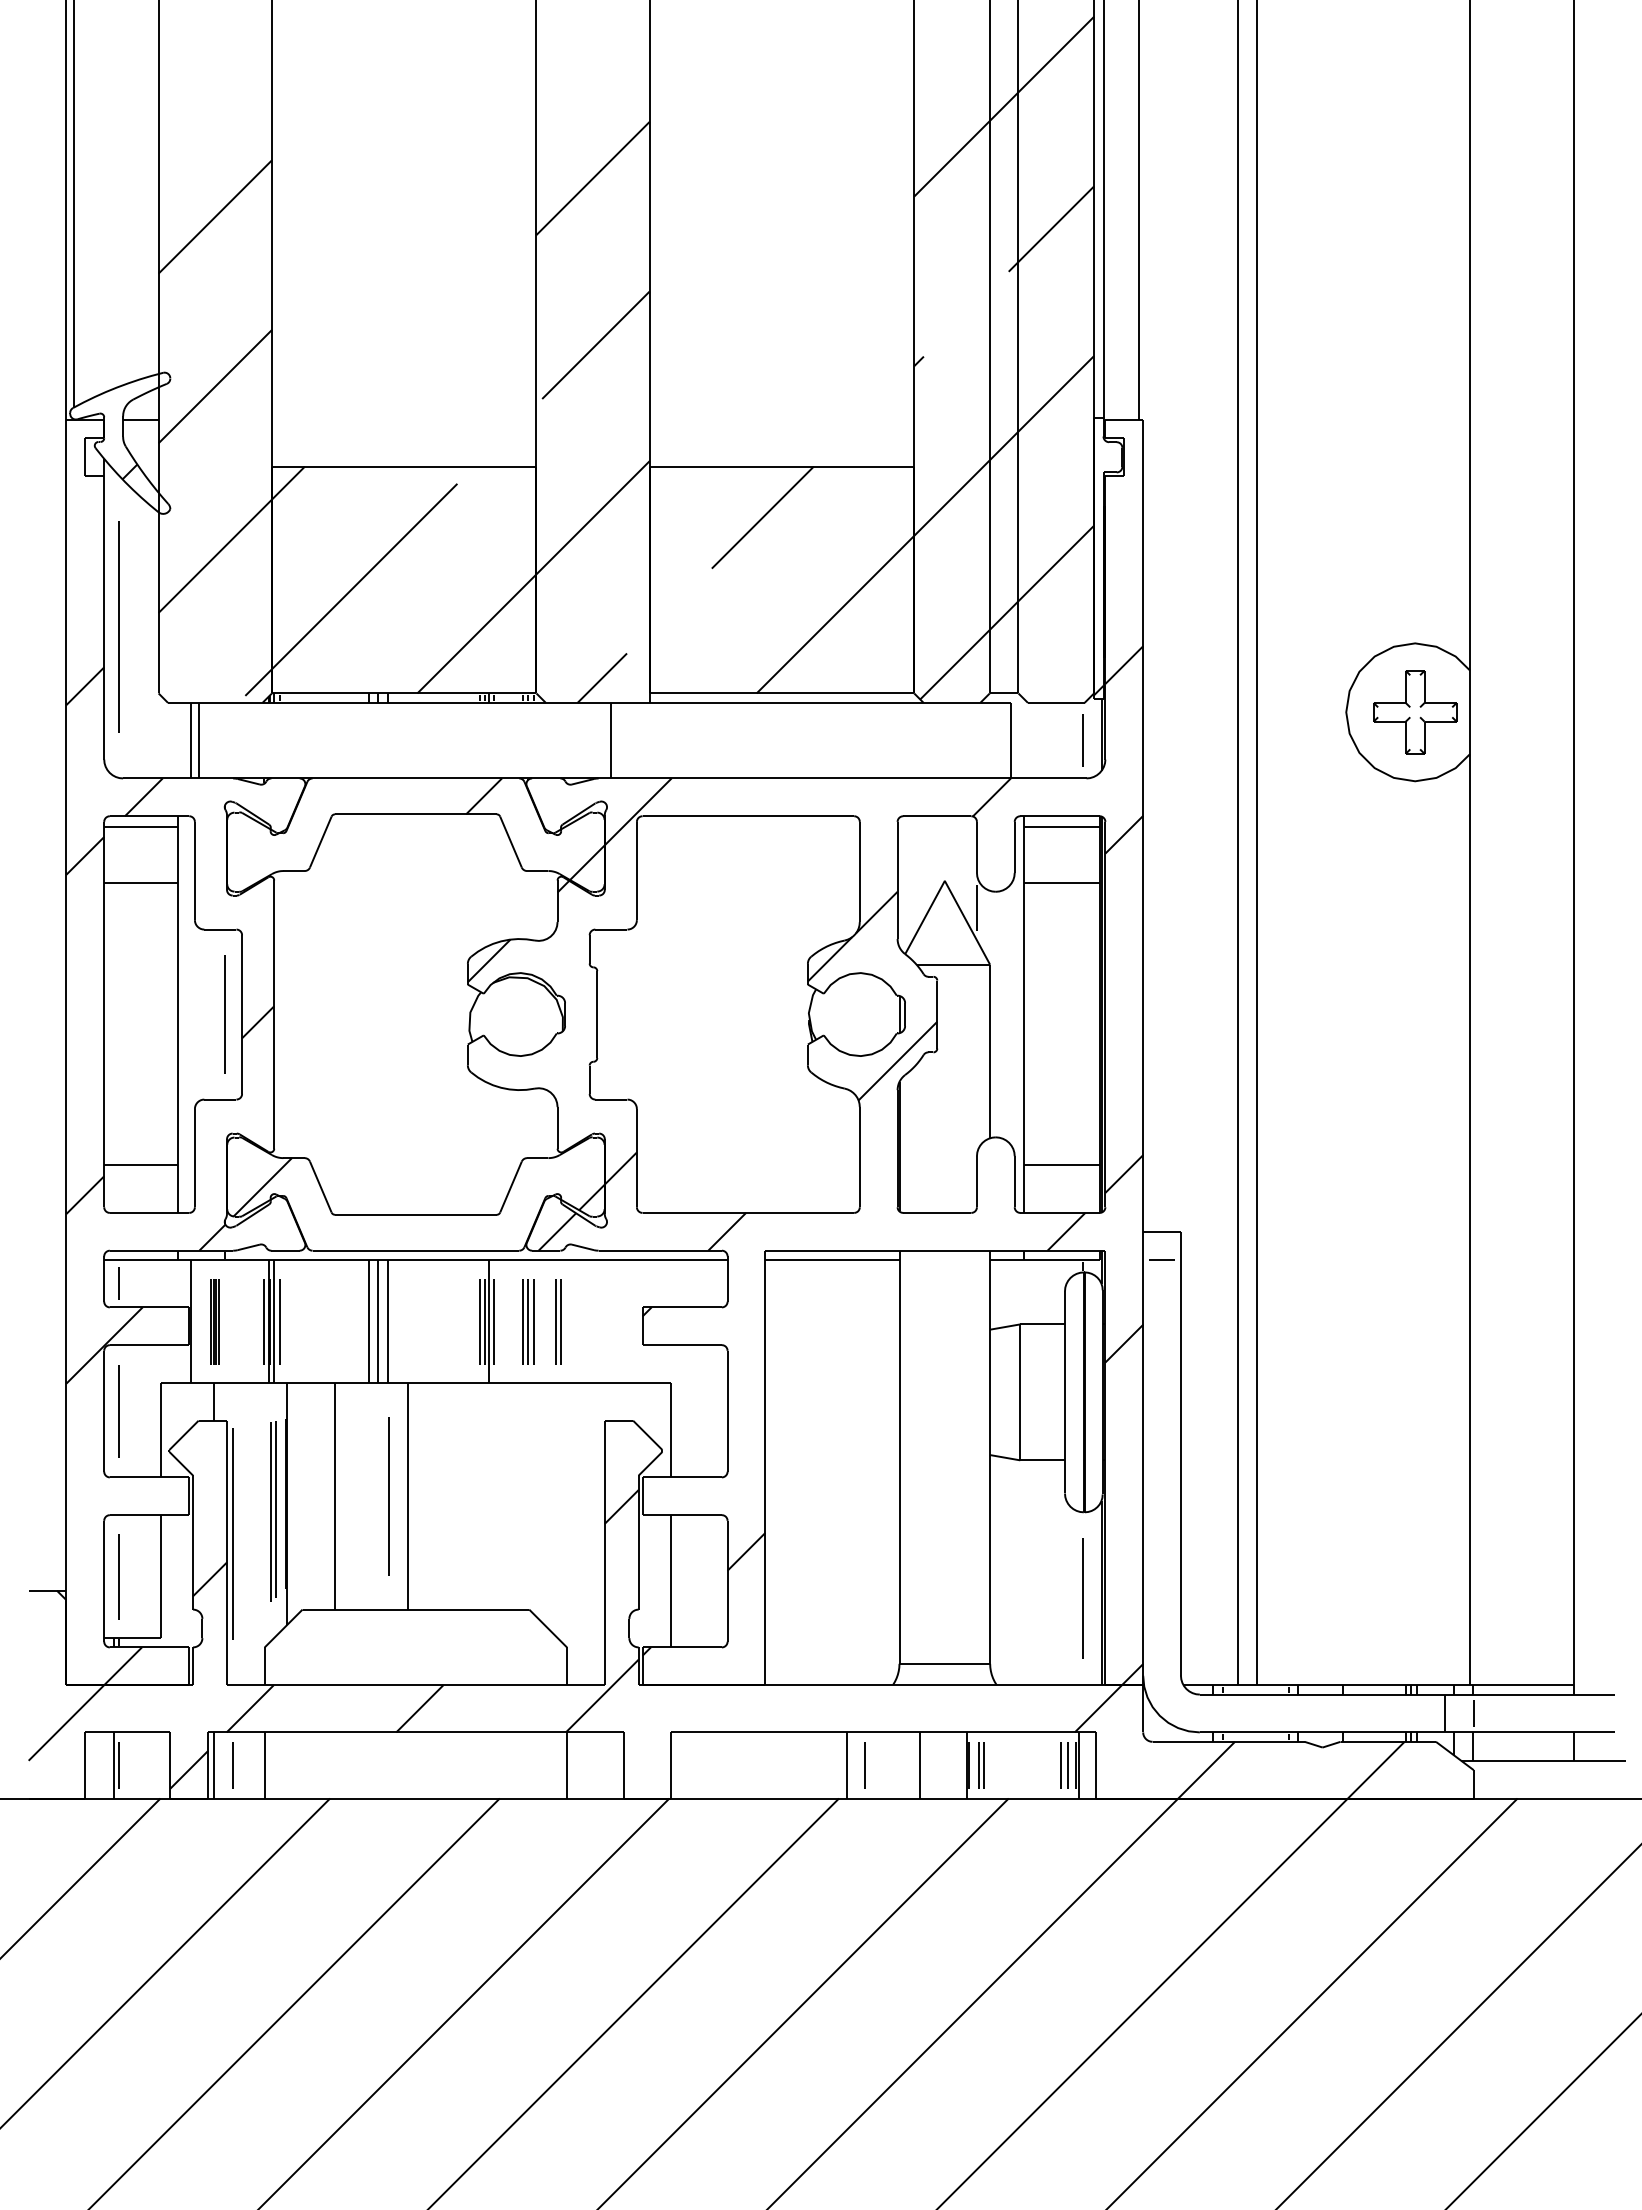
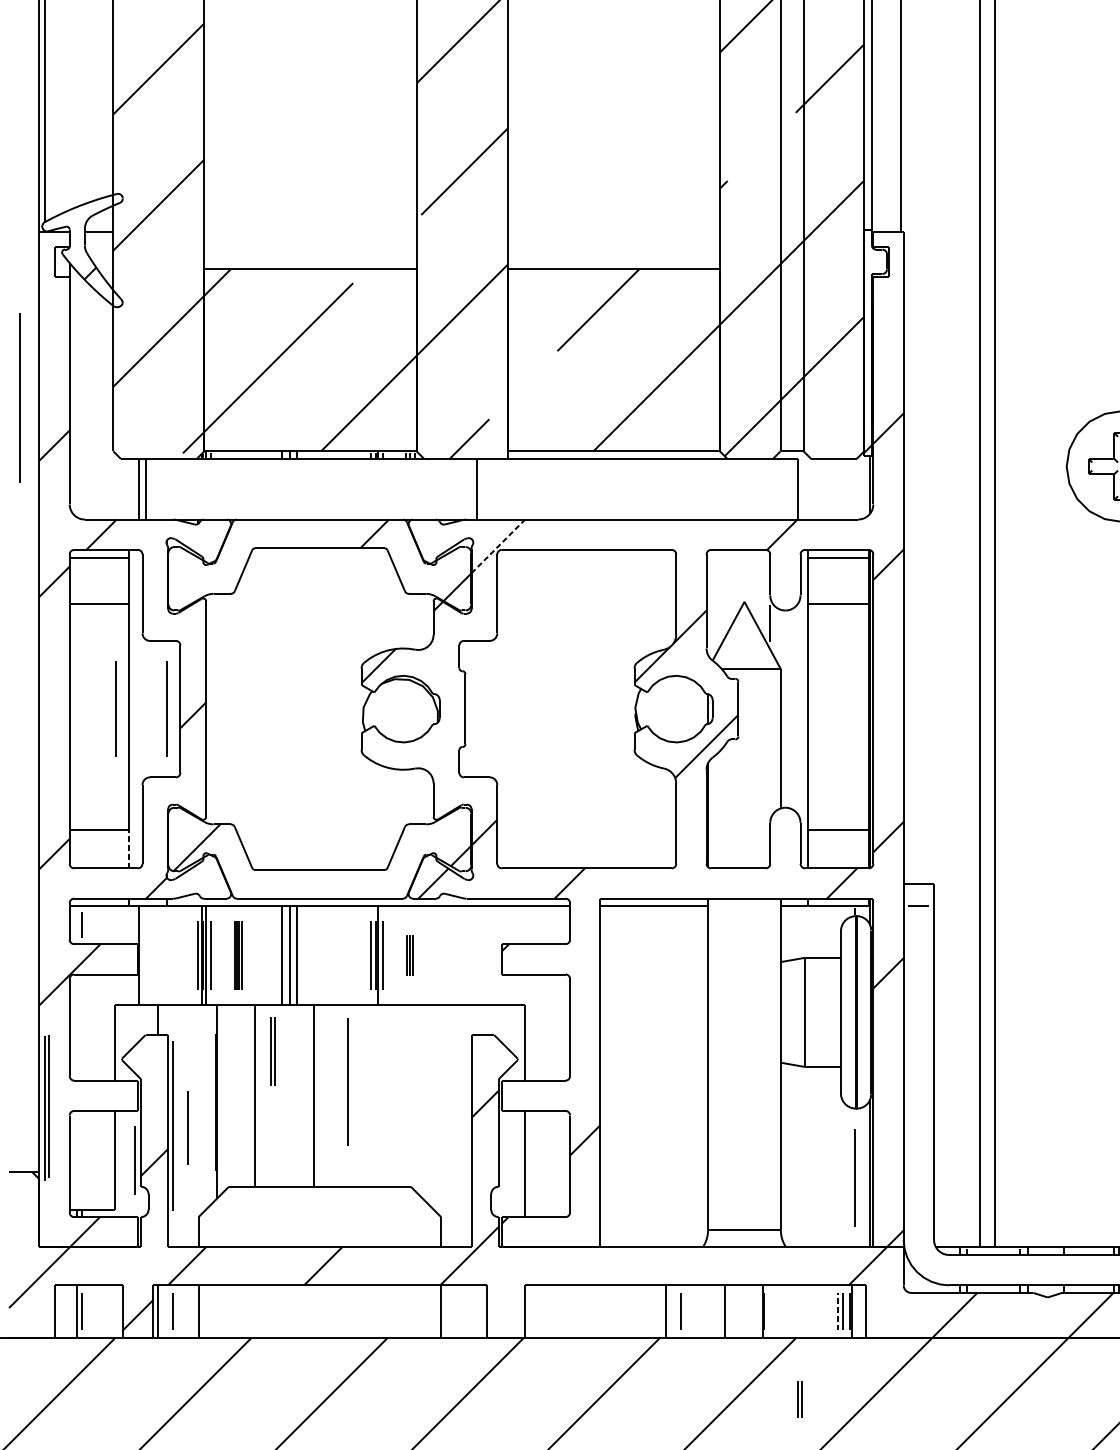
line: (118, 626) -> (19, 397), moved
line: (1082, 740) -> (854, 489), removed
line: (638, 811) -> (498, 546), solid -> dashed
line: (161, 1014) -> (115, 709), added
line: (178, 1188) -> (129, 848), solid -> dashed
part: (214, 1321) -> (237, 955), moved
part: (528, 1321) -> (410, 955), size x0.6
part: (558, 1321) -> (273, 1051), moved
line: (118, 1411) -> (187, 1128), moved
line: (388, 1496) -> (347, 1082), moved
part: (273, 1511) -> (46, 1108), moved
line: (118, 1576) -> (134, 1160), moved
line: (1060, 1764) -> (837, 1311), solid -> dashed
part: (981, 1765) -> (800, 1399), moved

